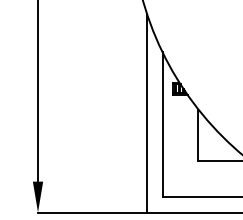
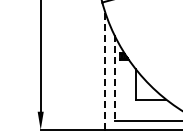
line: (147, 113) -> (105, 71), solid -> dashed
line: (162, 123) -> (114, 77), solid -> dashed

